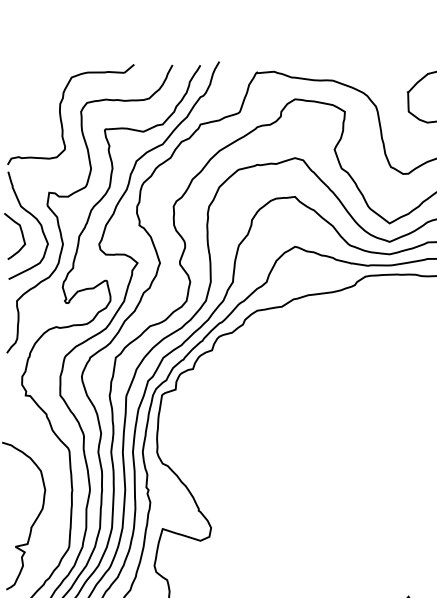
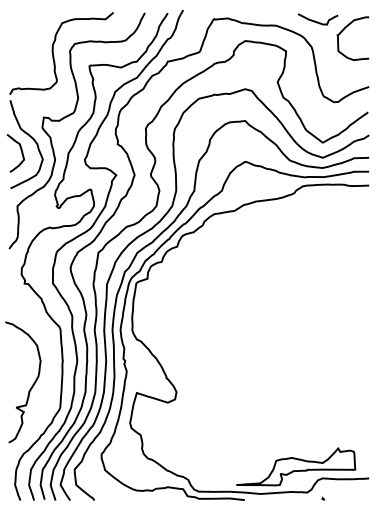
curve: (383, 75) -> (317, 21), added

